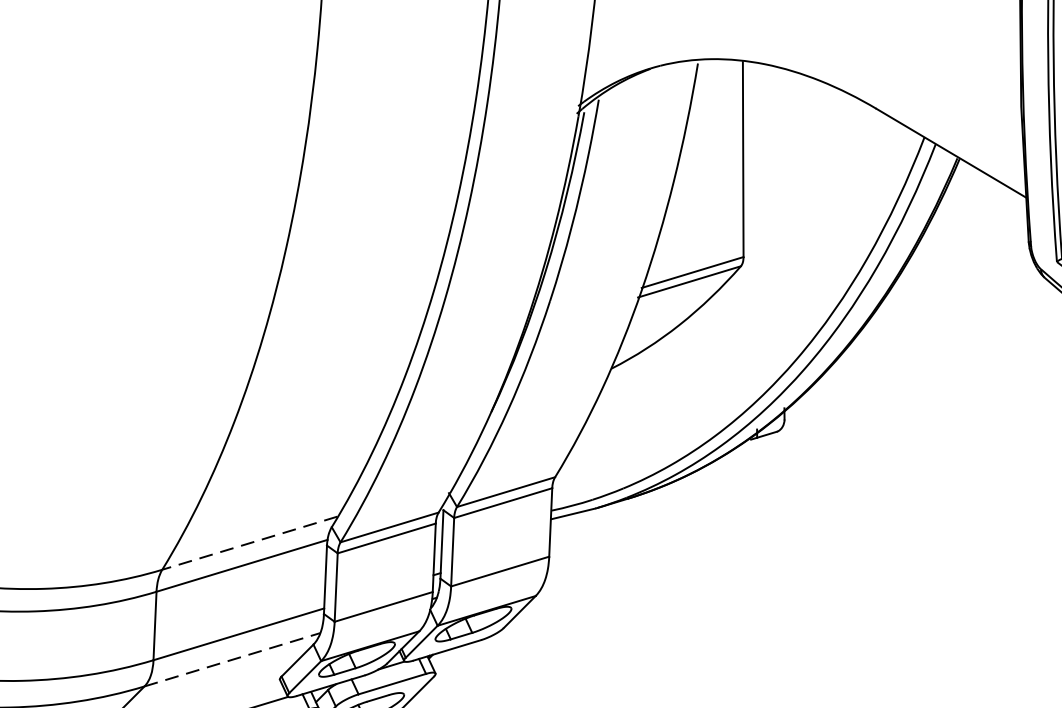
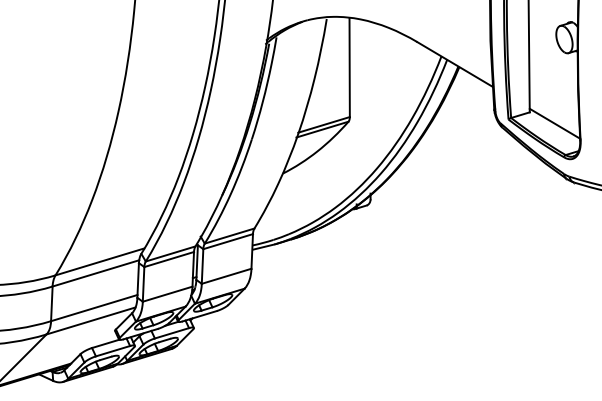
line: (249, 544) -> (99, 262), dashed -> solid
line: (233, 658) -> (91, 320), dashed -> solid

